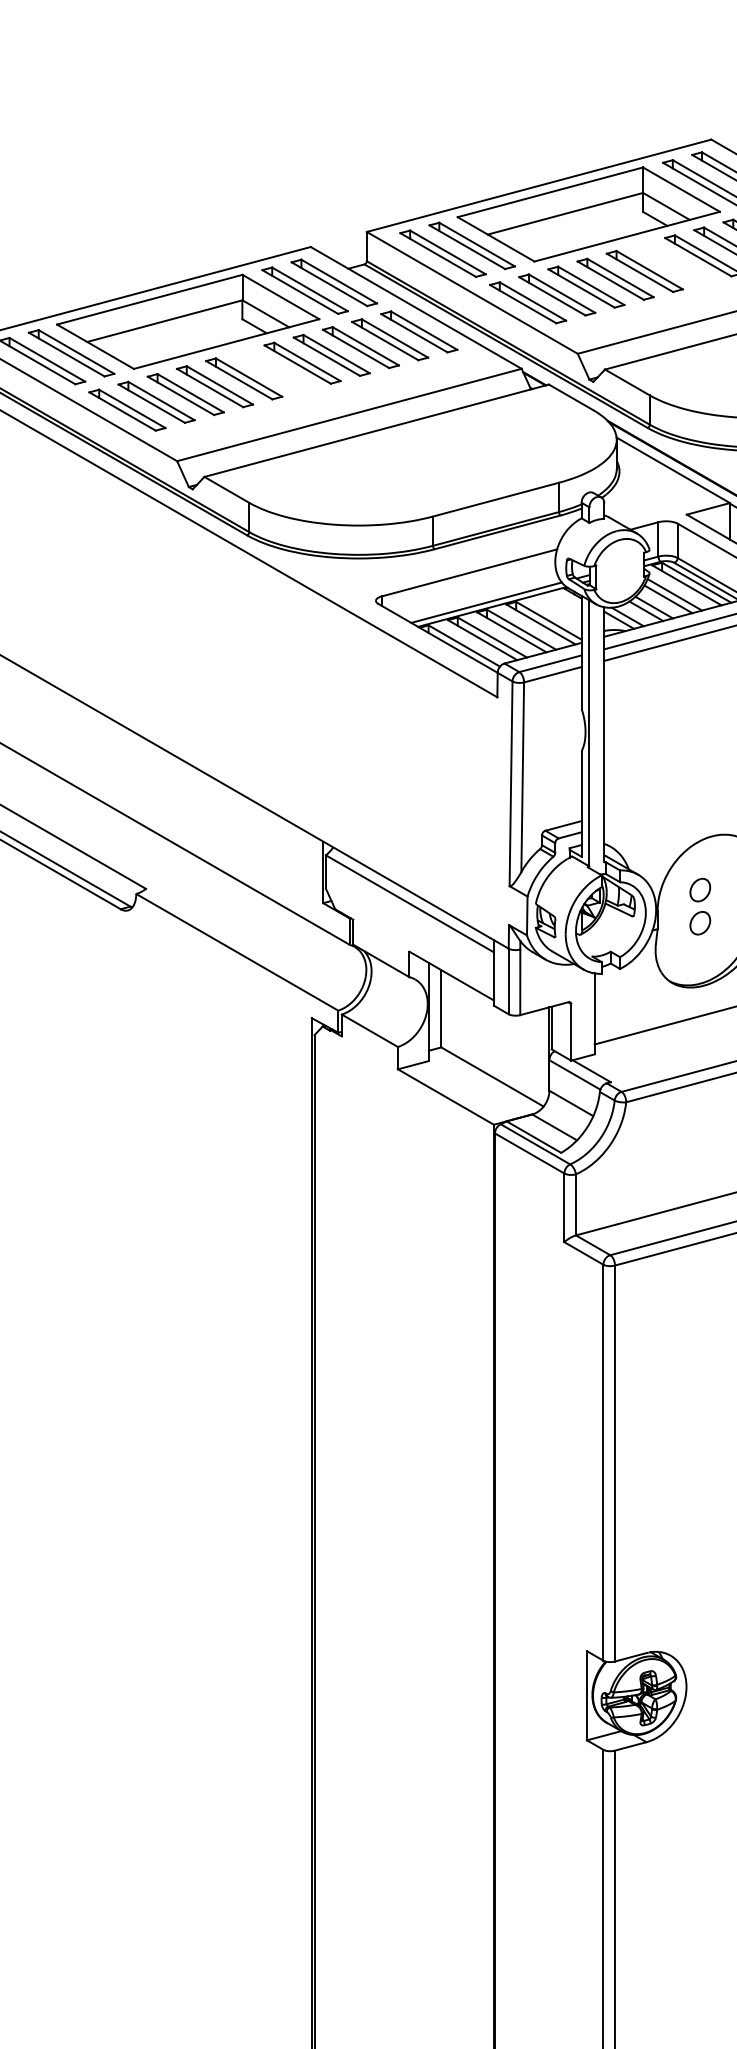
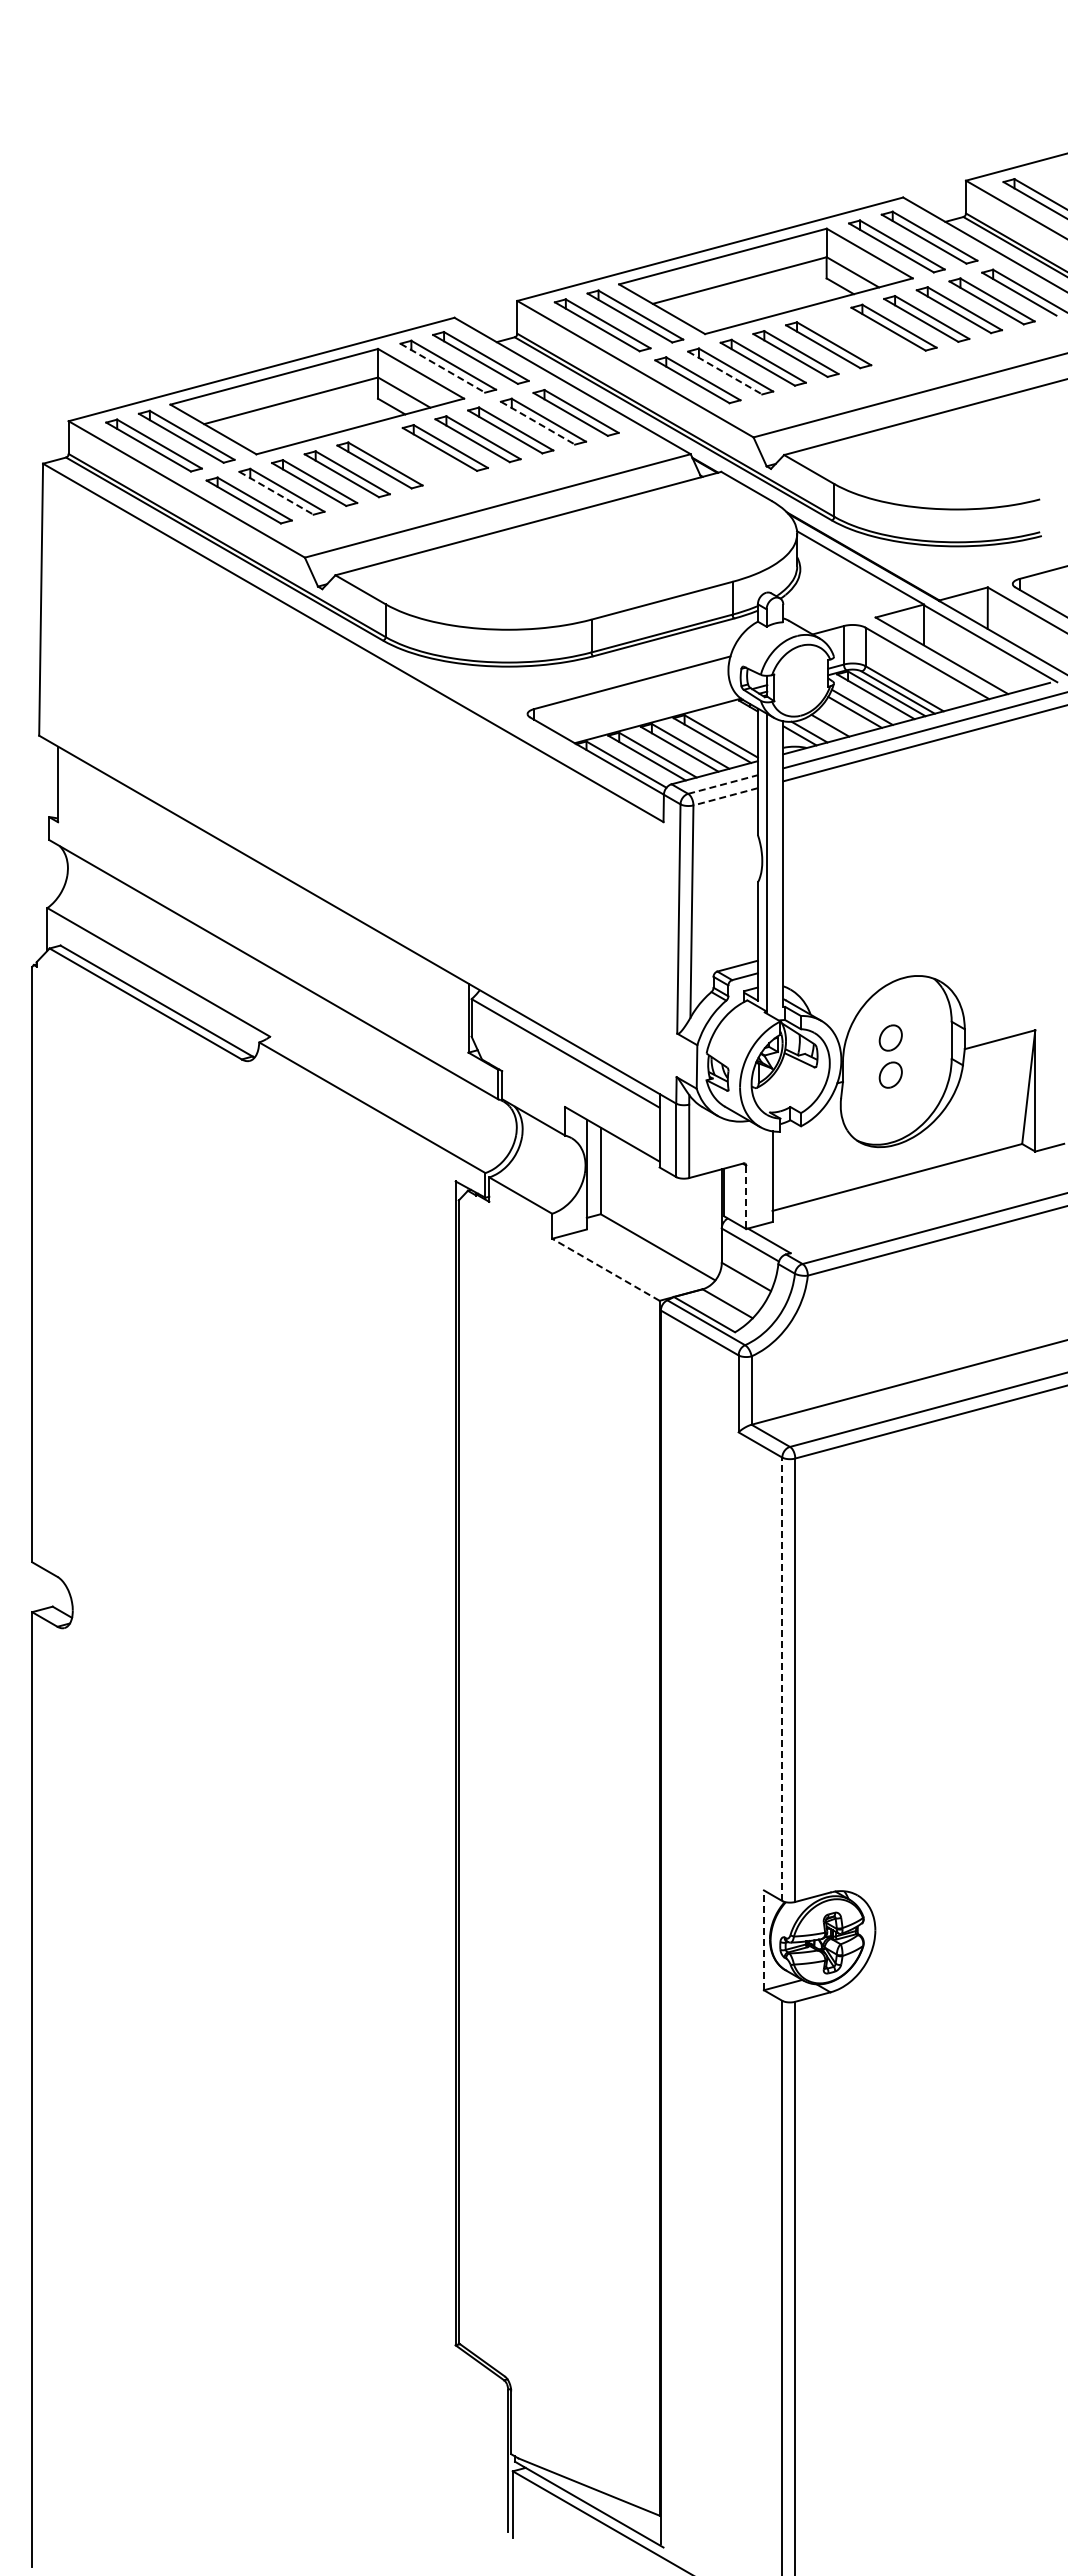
line: (300, 292) -> (442, 368), solid -> dashed
line: (552, 296) -> (725, 373), solid -> dashed
line: (384, 341) -> (537, 423), solid -> dashed
line: (151, 403) -> (276, 493), solid -> dashed
line: (486, 602) -> (651, 715), removed
line: (654, 607) -> (839, 721), removed
line: (550, 663) -> (723, 784), solid -> dashed
line: (552, 674) -> (725, 796), solid -> dashed
line: (571, 1032) -> (746, 1197), solid -> dashed
line: (445, 1096) -> (605, 1269), solid -> dashed
line: (603, 1462) -> (782, 1679), solid -> dashed
line: (586, 1695) -> (763, 1940), solid -> dashed

